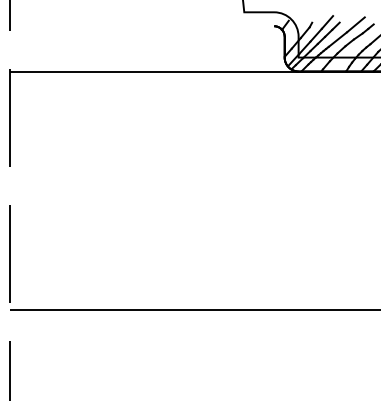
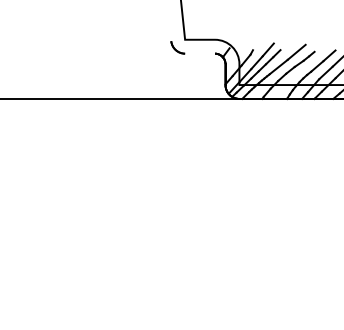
part: (236, 20) -> (177, 47), added

